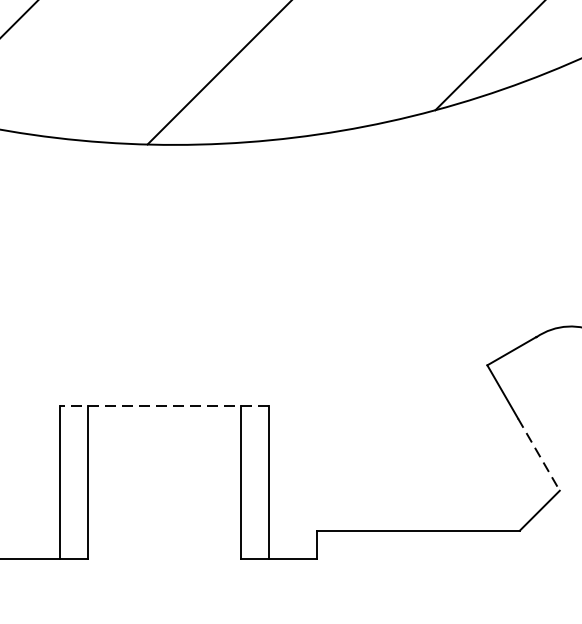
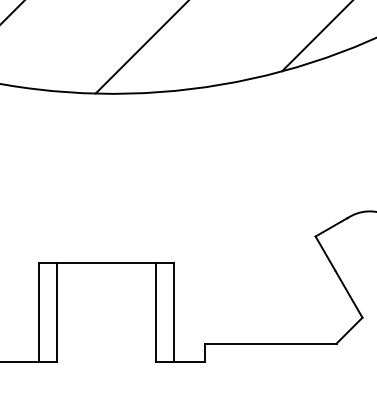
line: (164, 407) -> (106, 263), dashed -> solid
line: (539, 454) -> (349, 294), dashed -> solid

